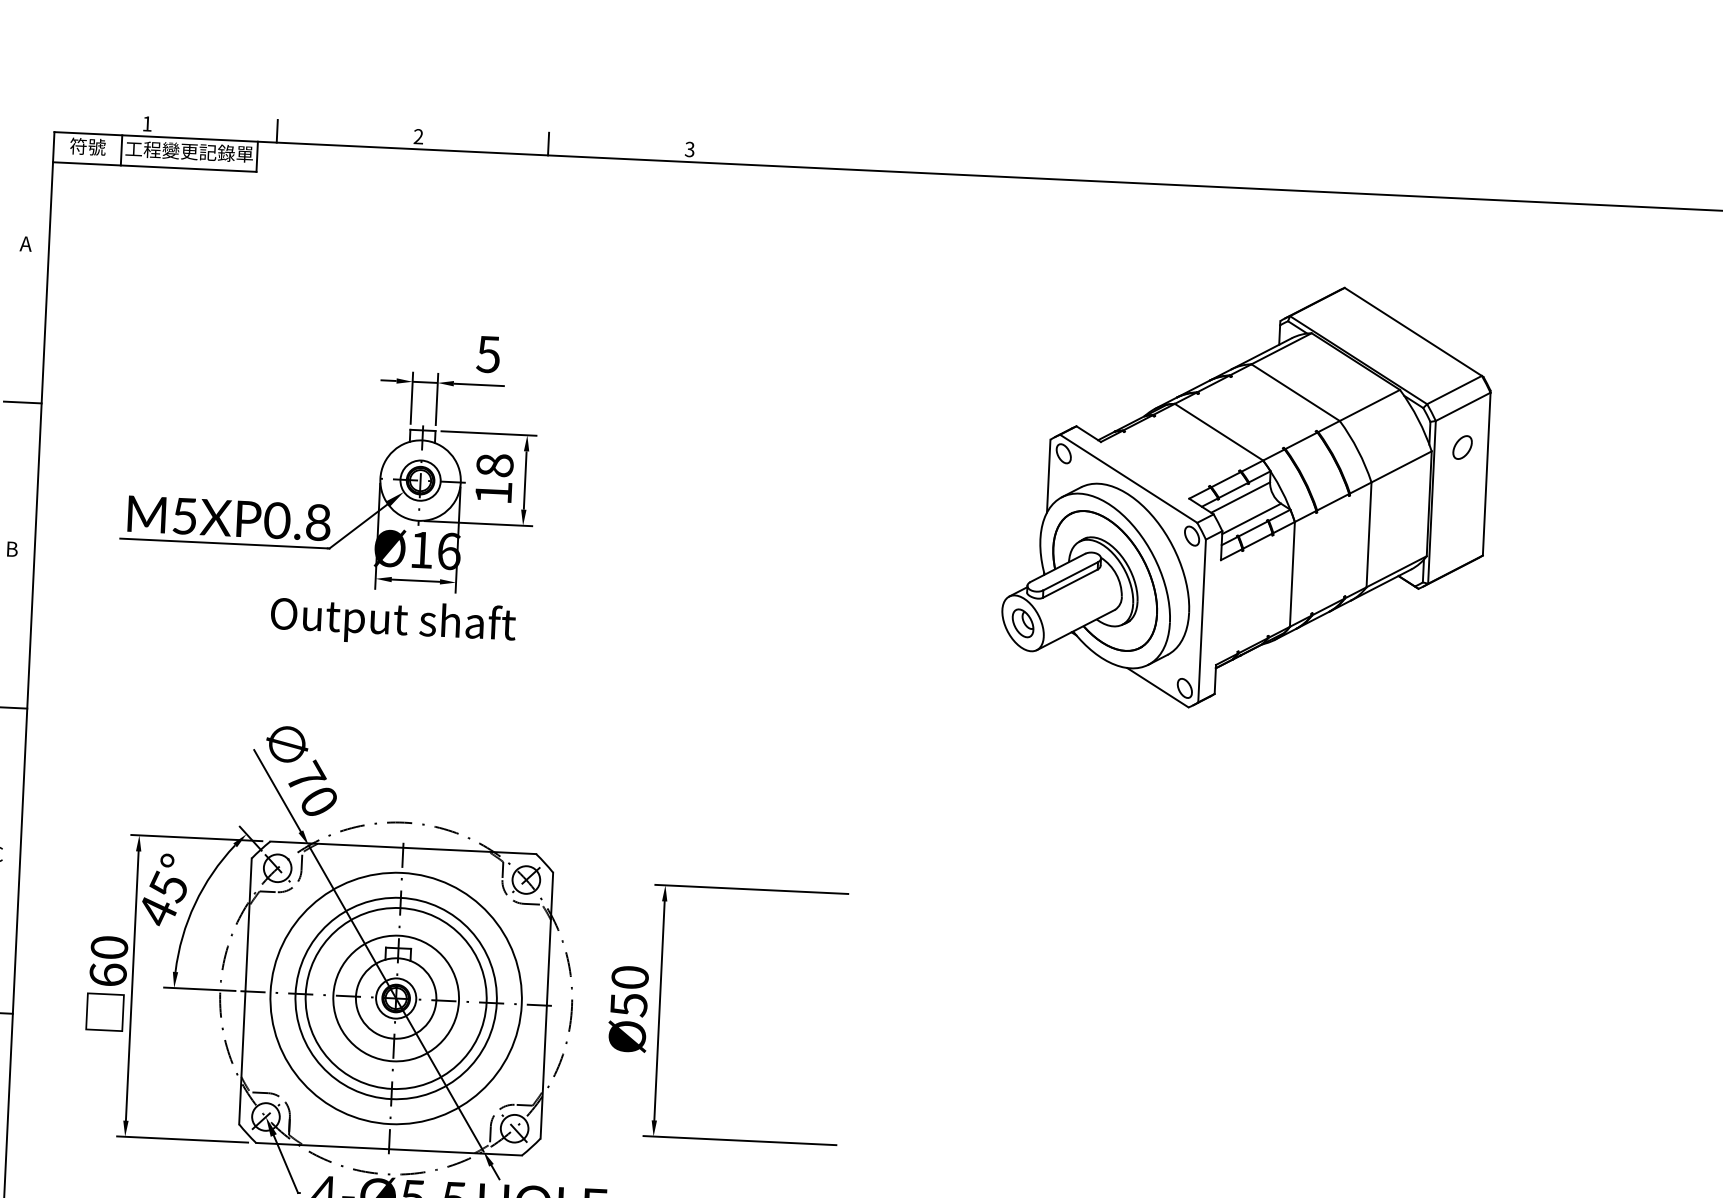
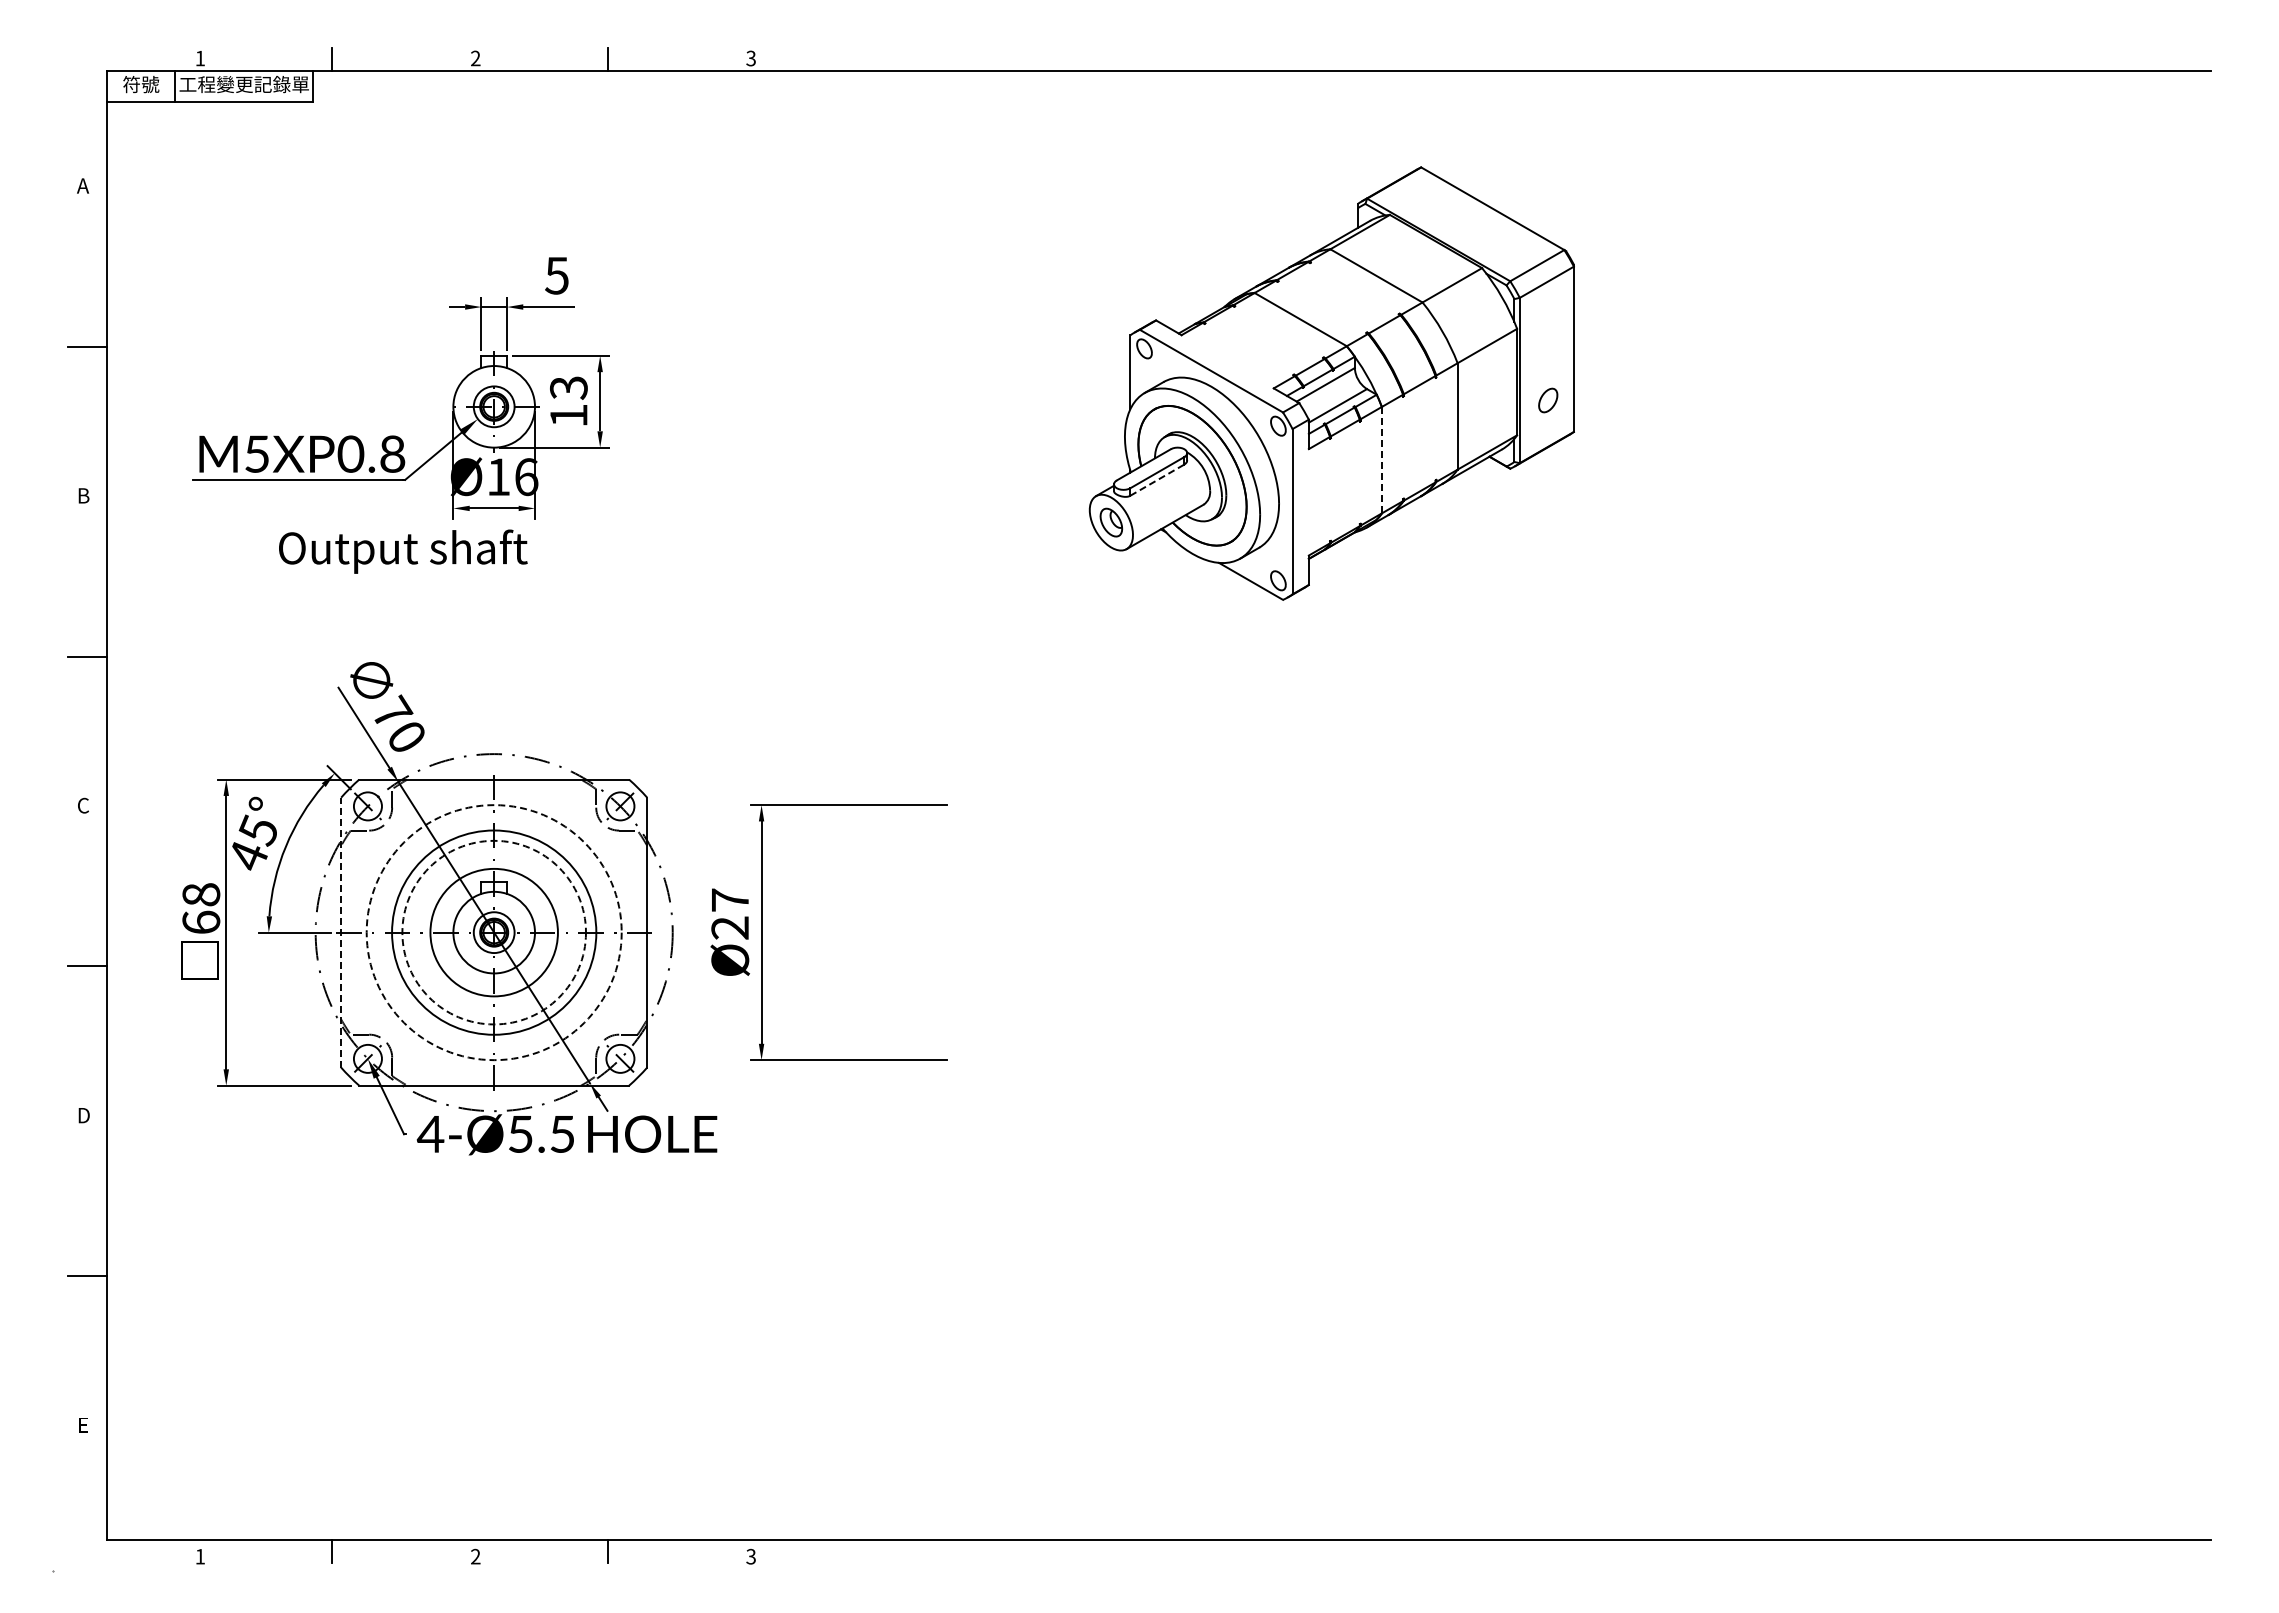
part: (1462, 447) -> (1548, 400), moved
text: (494, 465) -> (568, 387), 18 -> 13
line: (1292, 574) -> (1381, 460), solid -> dashed
line: (1070, 583) -> (1157, 479), solid -> dashed
text: (393, 622) -> (403, 551), moved
text: (109, 947) -> (201, 894), 60 -> 68
line: (245, 991) -> (341, 932), solid -> dashed
text: (629, 991) -> (730, 914), Ø50 -> Ø27
circle: (395, 998) -> (493, 932), solid -> dashed
circle: (396, 998) -> (494, 932), solid -> dashed

